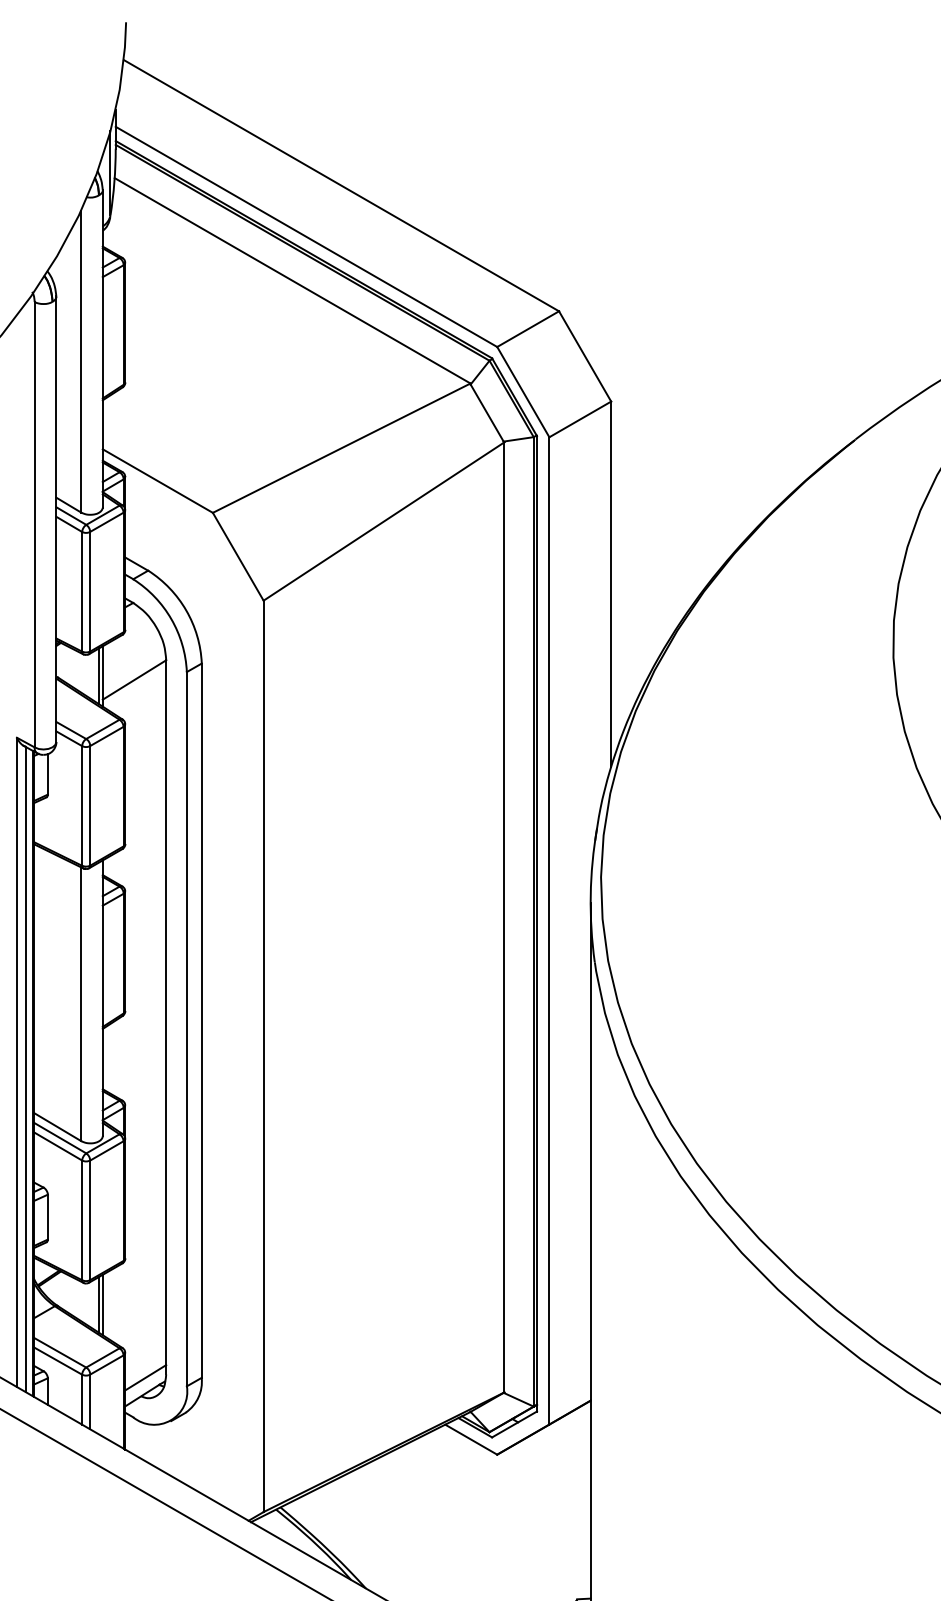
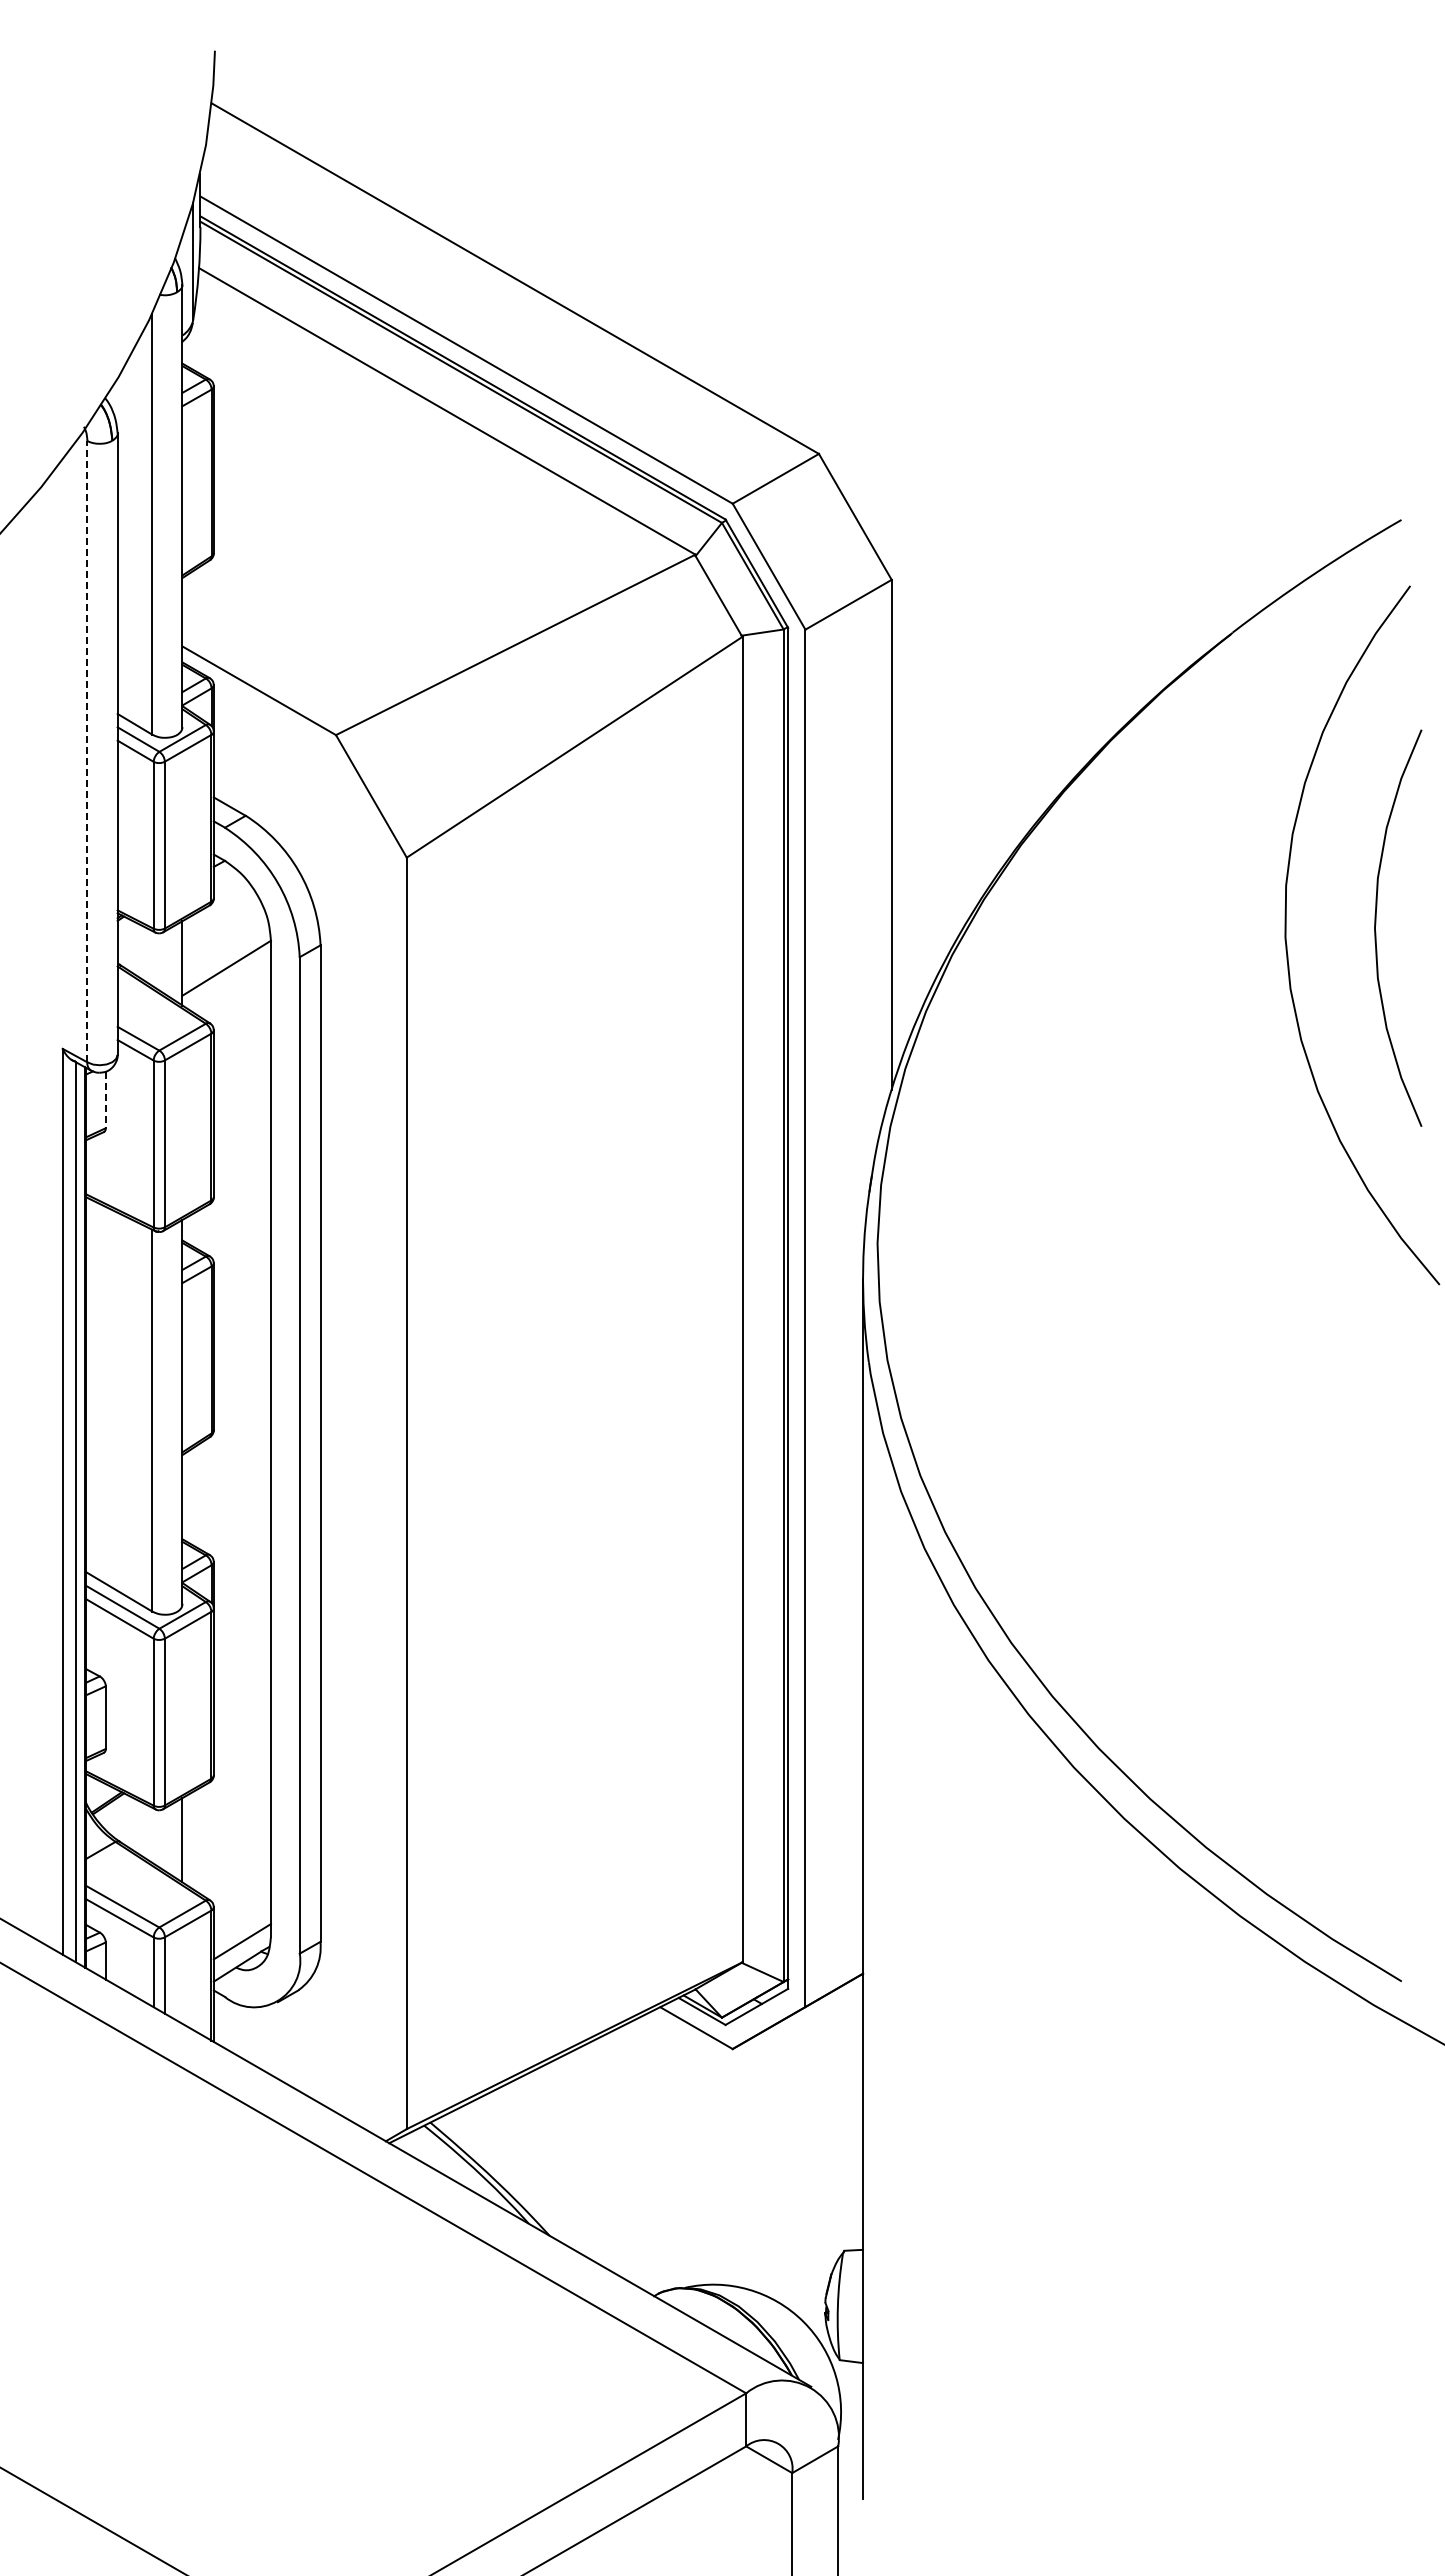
line: (34, 524) -> (87, 751), solid -> dashed
line: (99, 676) -> (177, 963), removed
line: (47, 774) -> (105, 1100), solid -> dashed
line: (99, 1305) -> (177, 1840), removed

